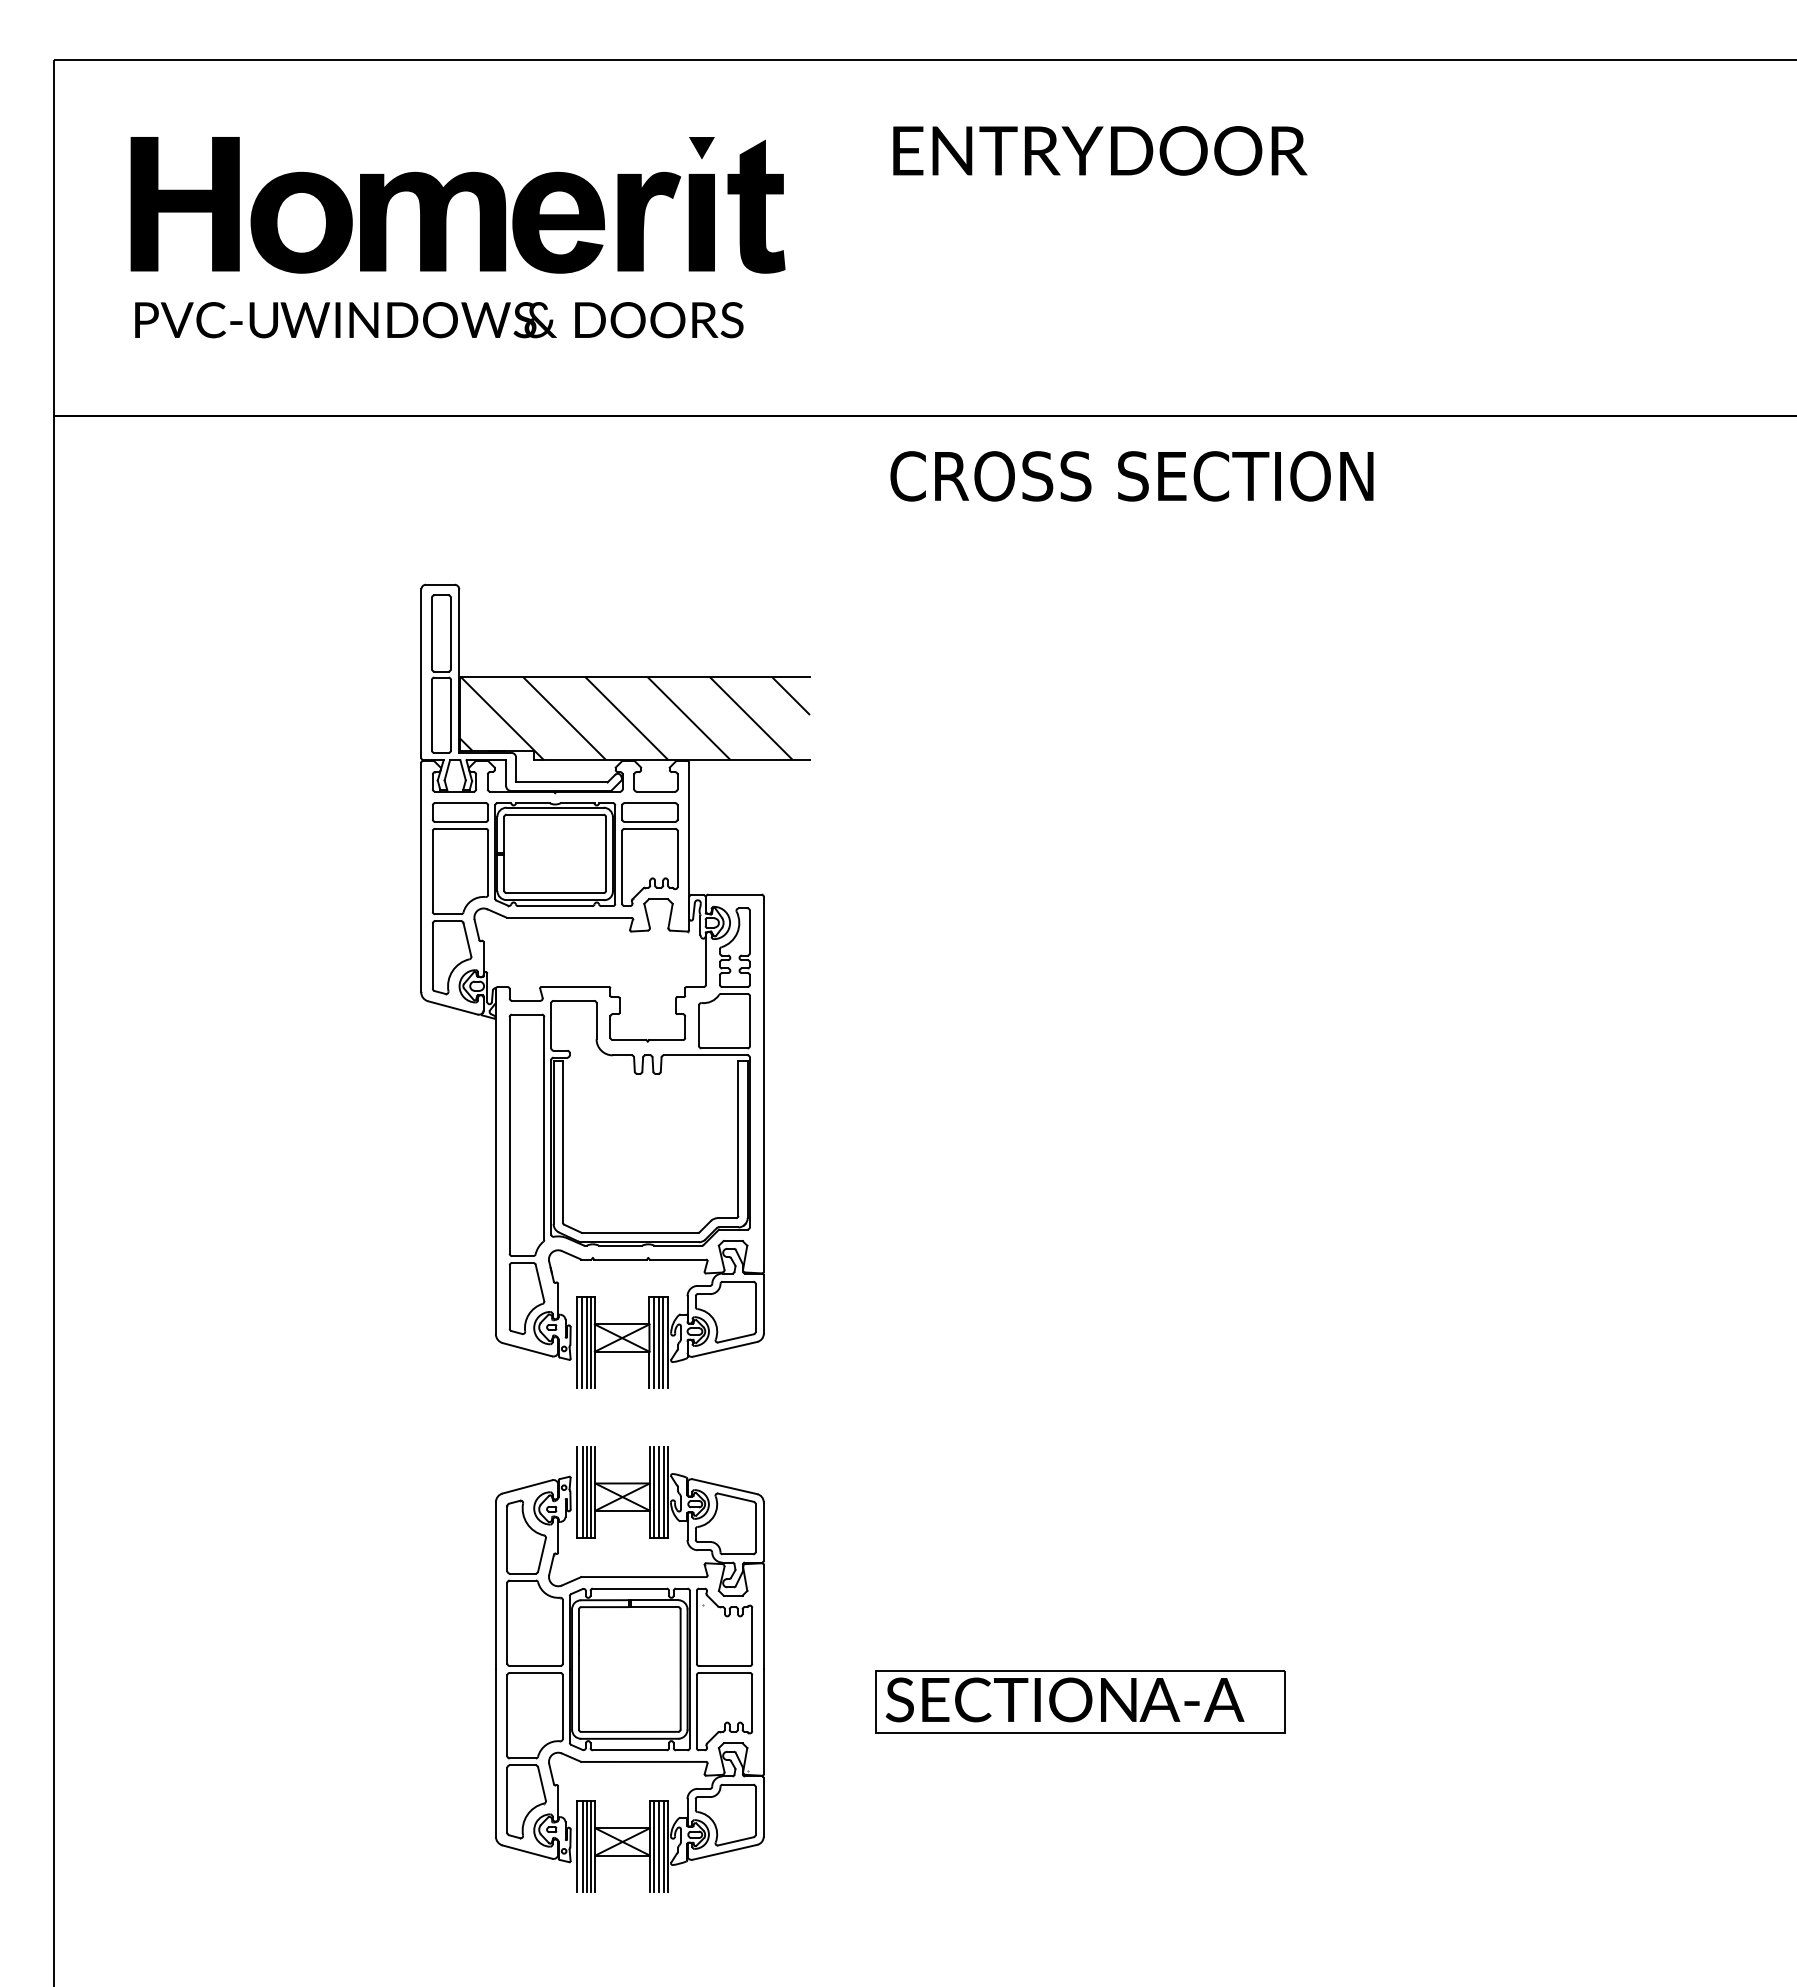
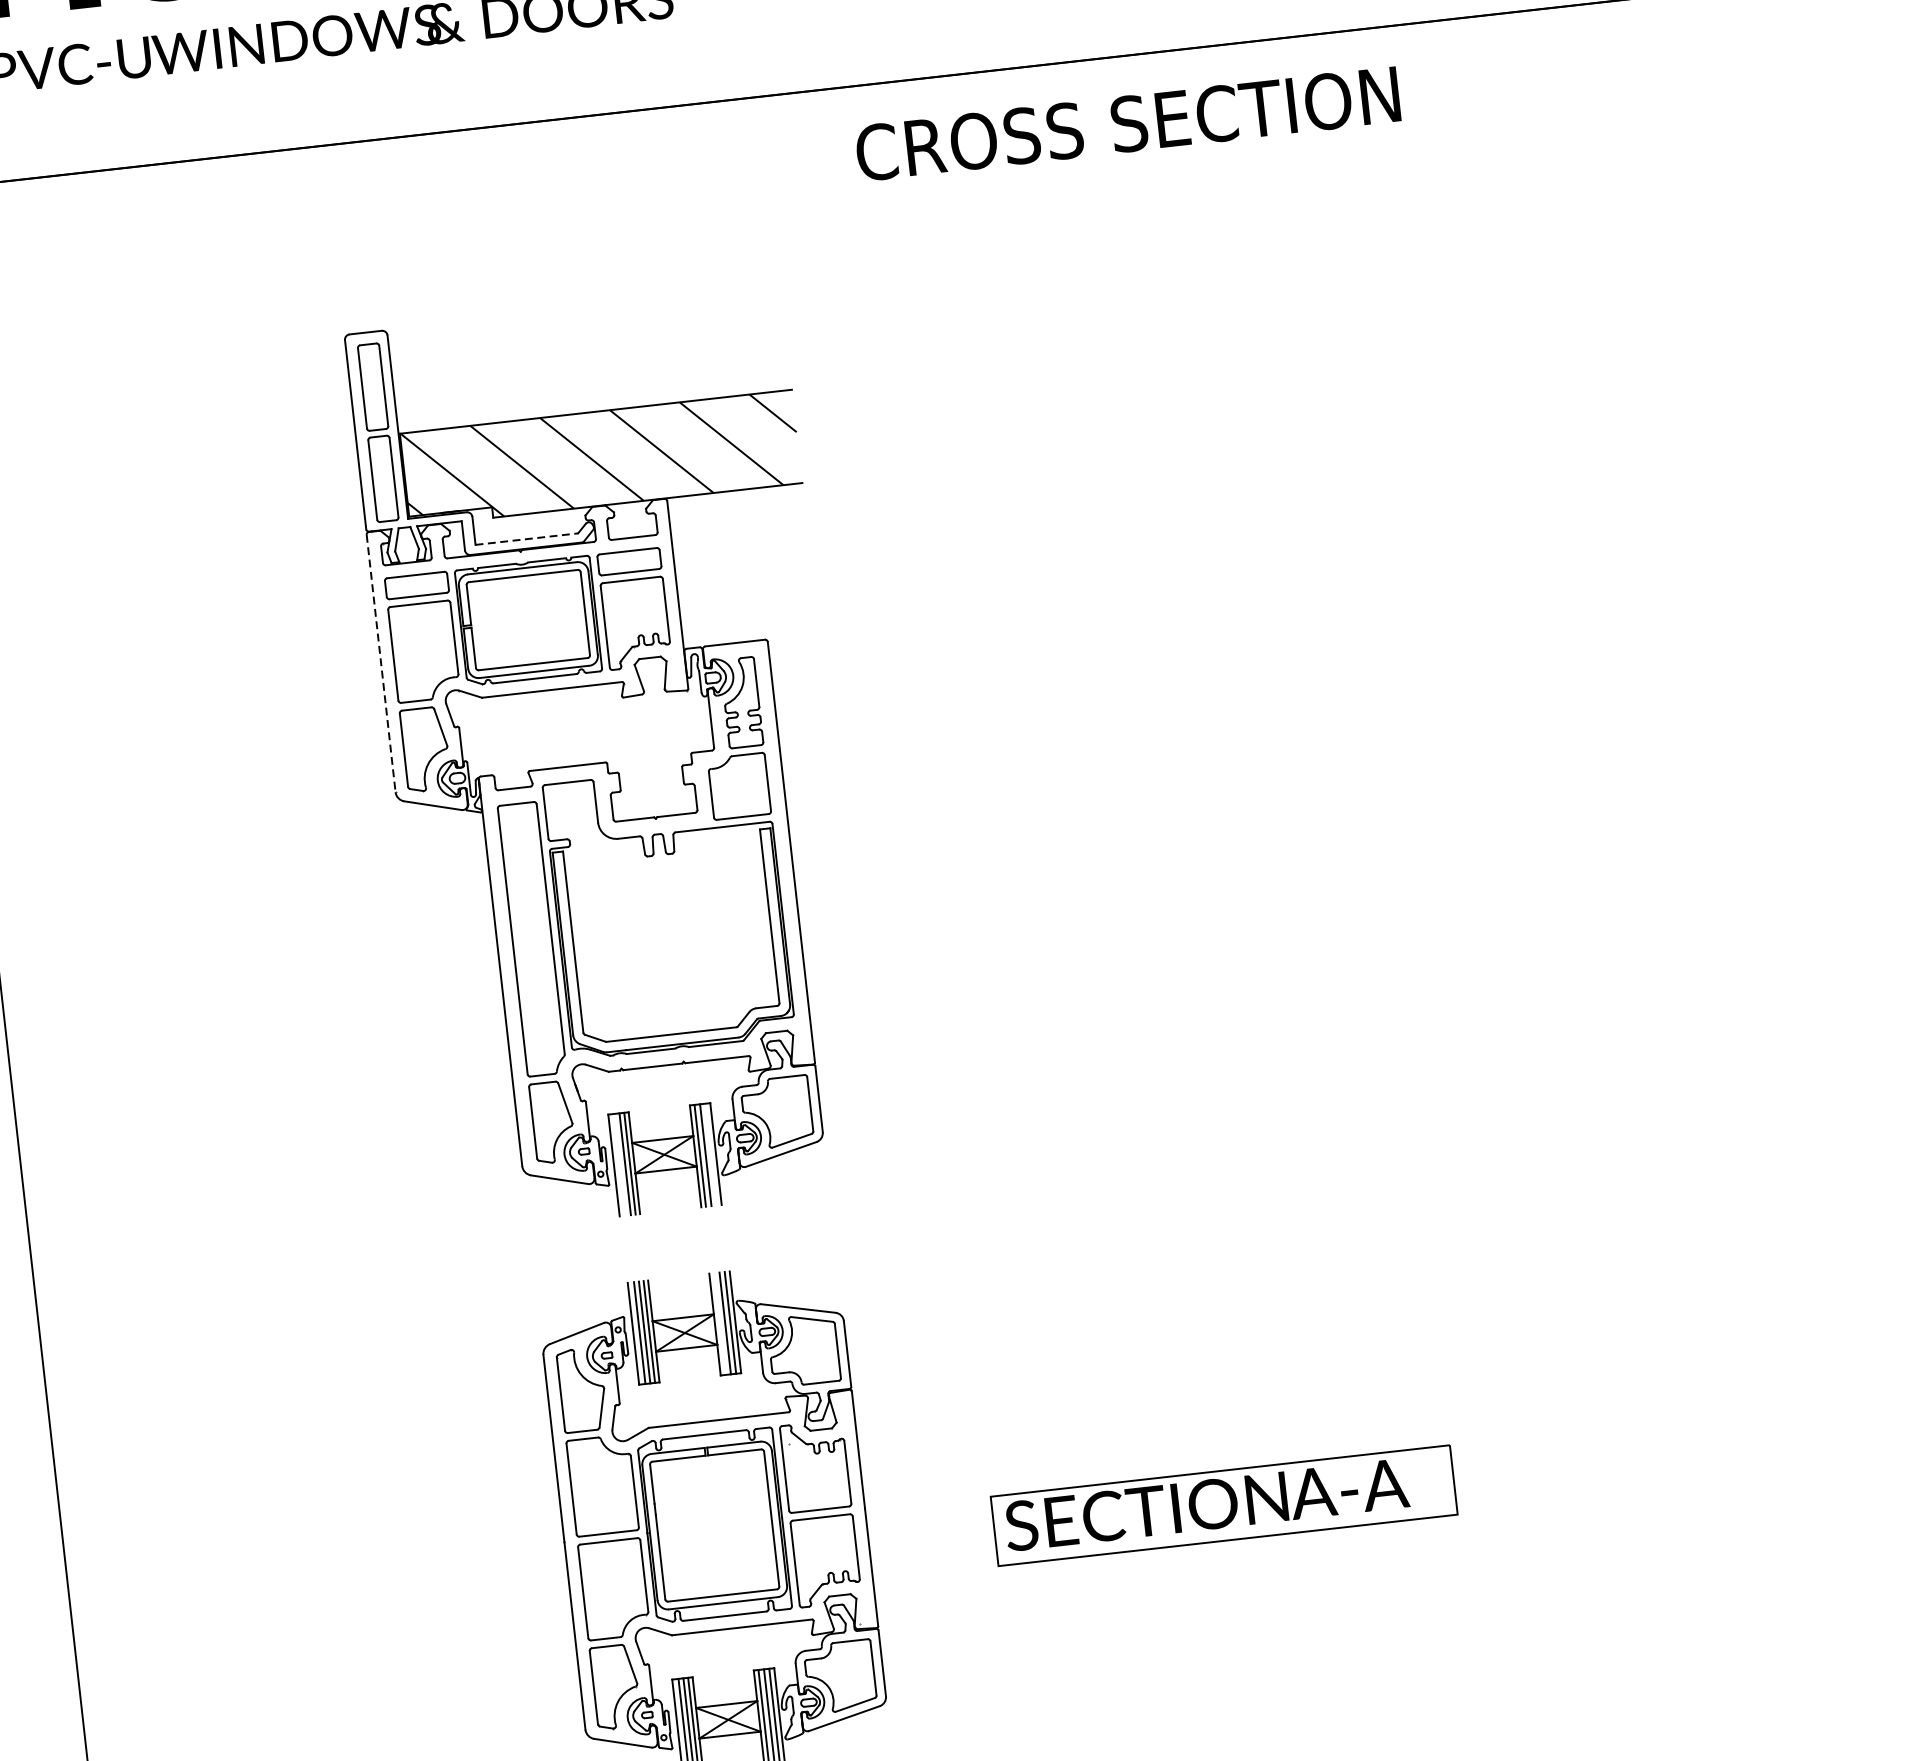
line: (561, 782) -> (526, 539), solid -> dashed
line: (421, 877) -> (381, 663), solid -> dashed
line: (582, 1342) -> (620, 1164), removed
line: (663, 1342) -> (711, 1154), removed
line: (654, 1492) -> (720, 1323), removed

